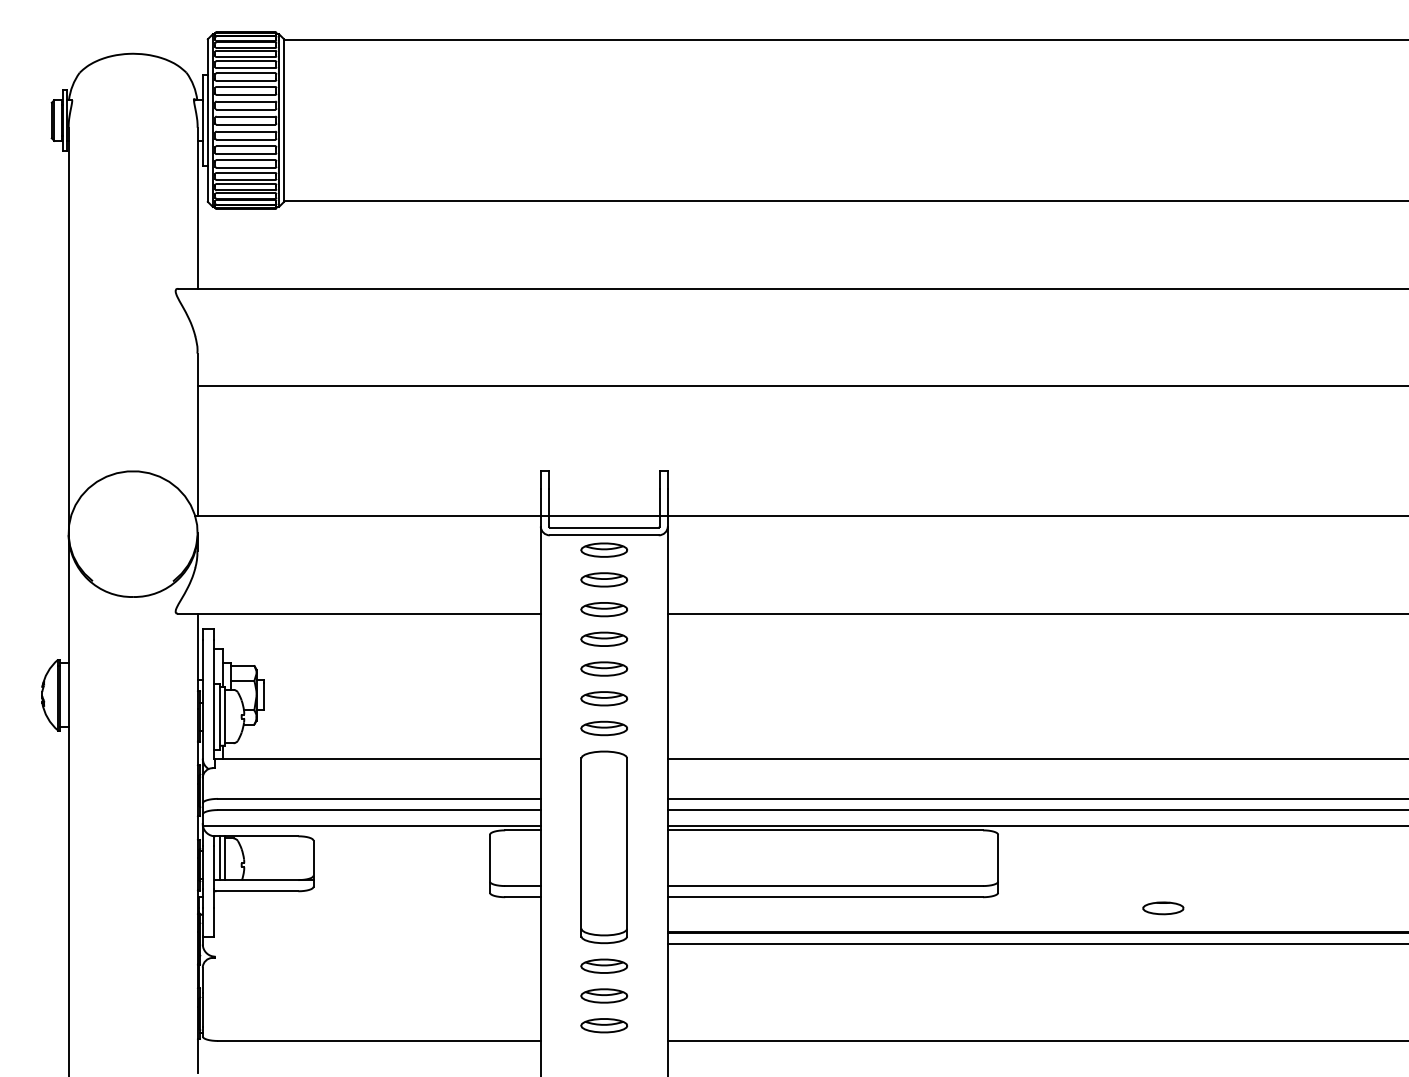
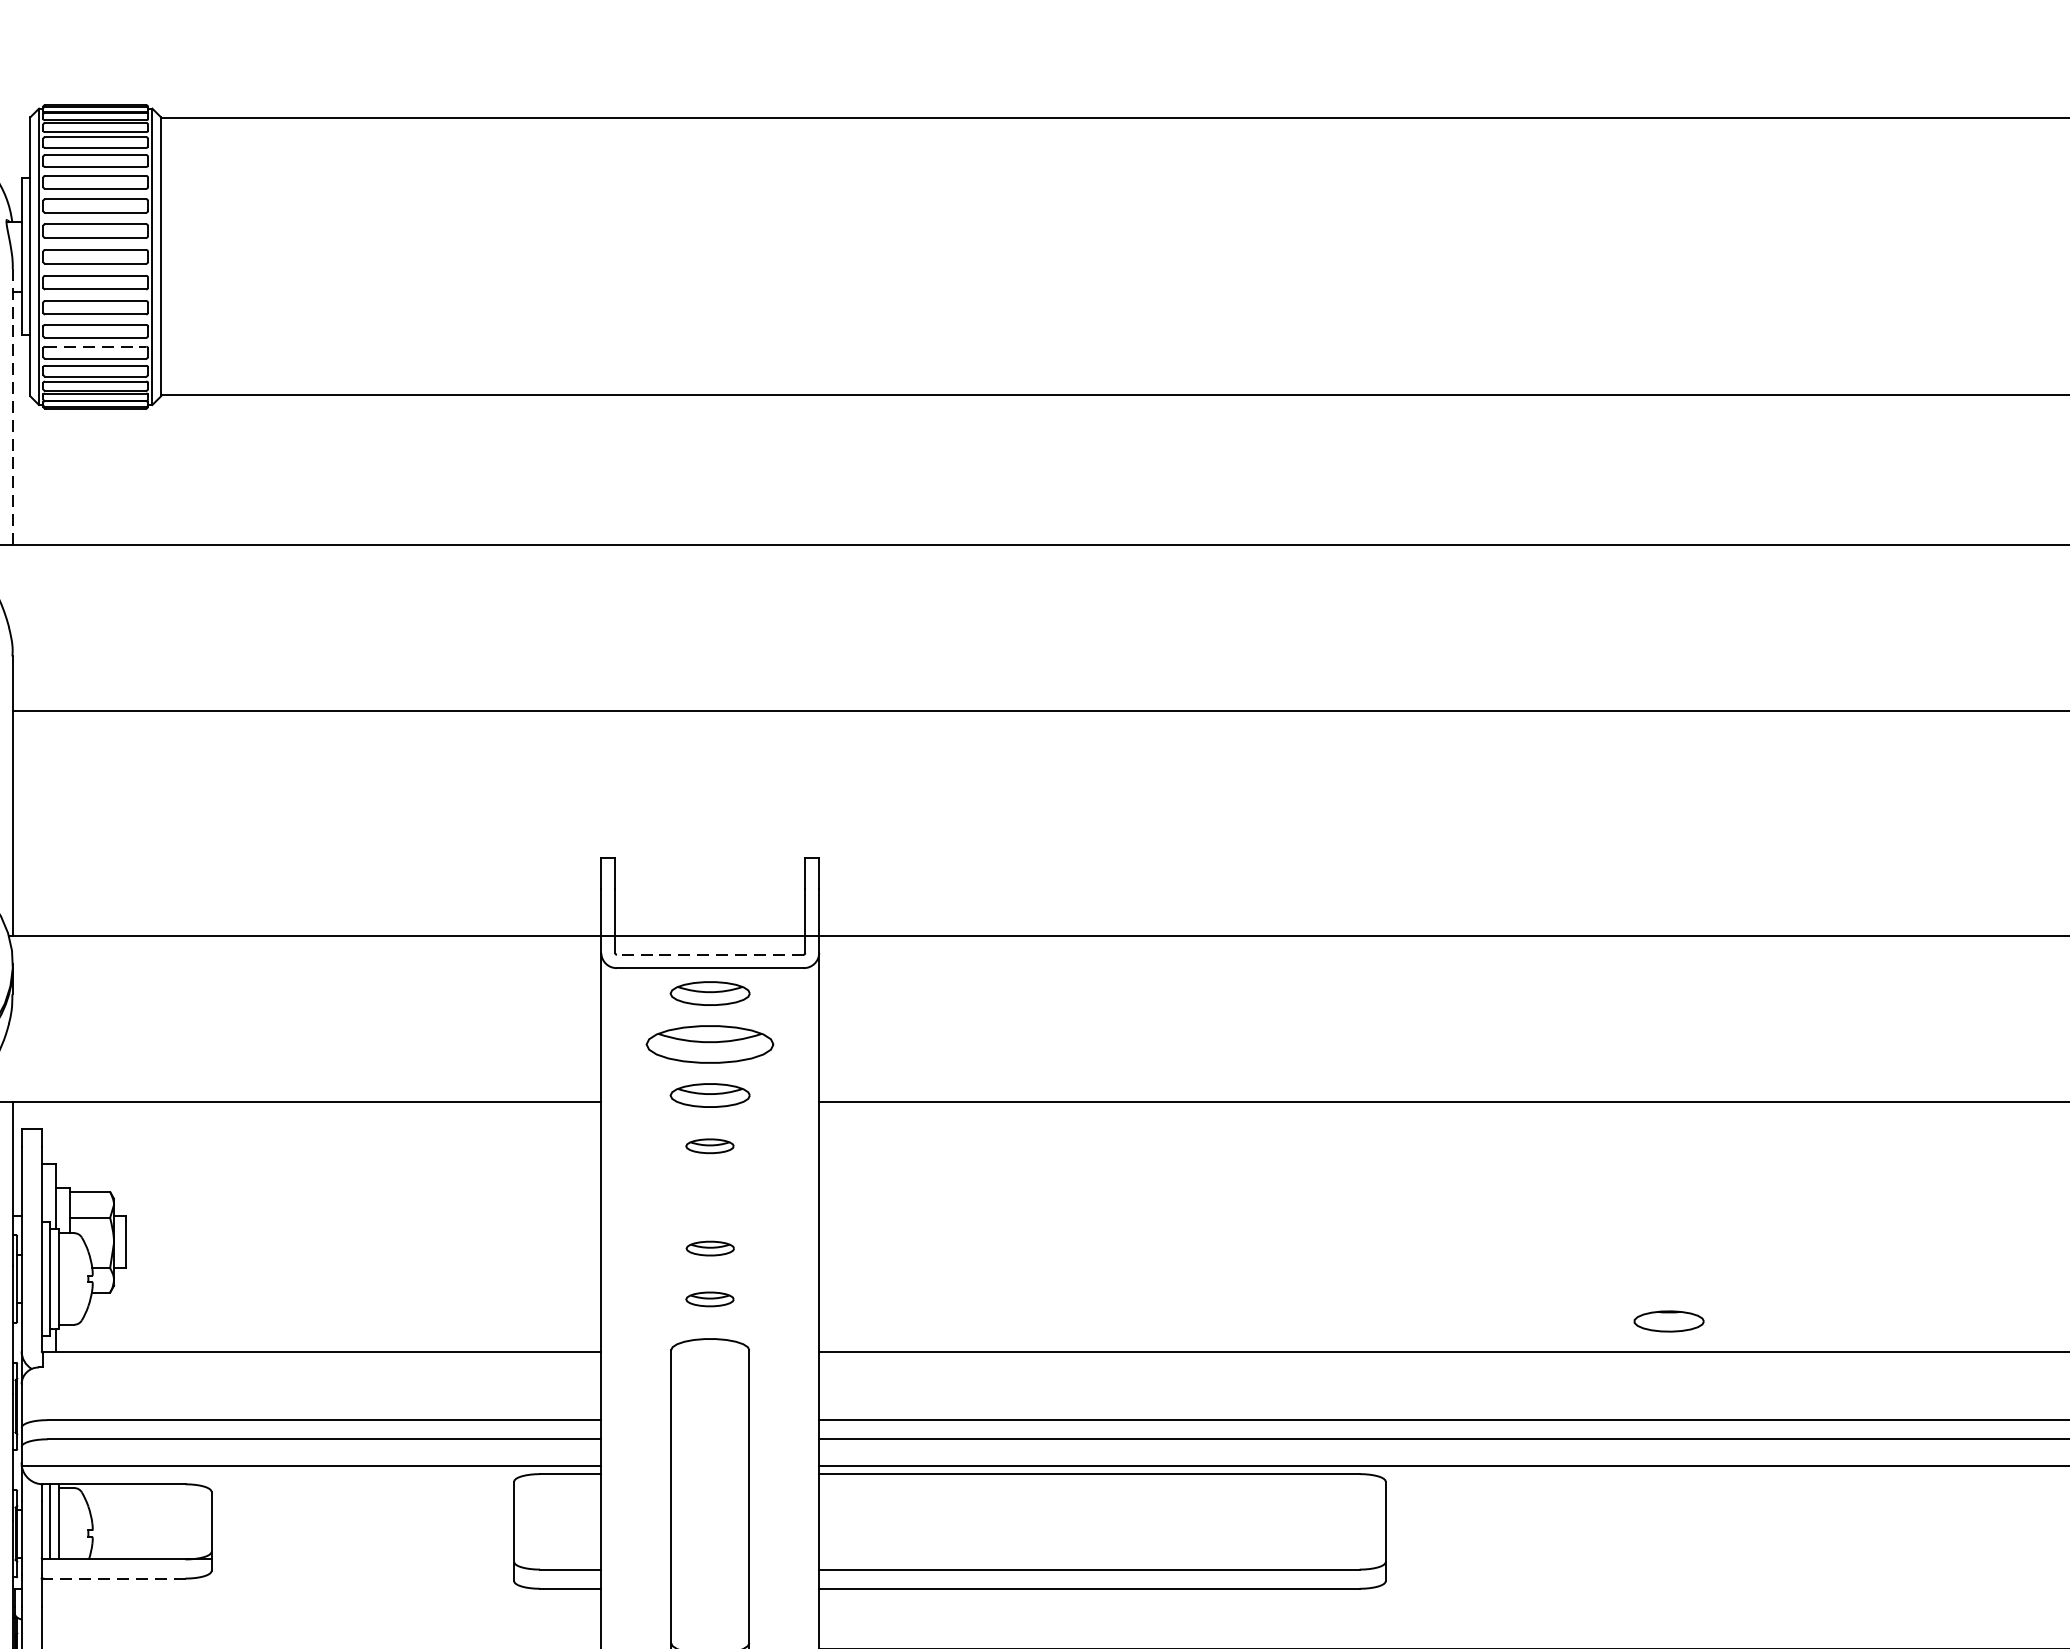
line: (246, 172) -> (96, 345), solid -> dashed
line: (197, 207) -> (12, 405), solid -> dashed
line: (603, 527) -> (708, 954), solid -> dashed
part: (604, 579) -> (710, 1043), size x1.6
part: (603, 638) -> (708, 1145), size x0.6
part: (604, 668) -> (710, 1196), removed
part: (604, 698) -> (710, 1247), size x0.6
part: (603, 728) -> (708, 1299), size x0.6
line: (256, 891) -> (113, 1578), solid -> dashed
part: (1163, 908) -> (1669, 1321), moved

